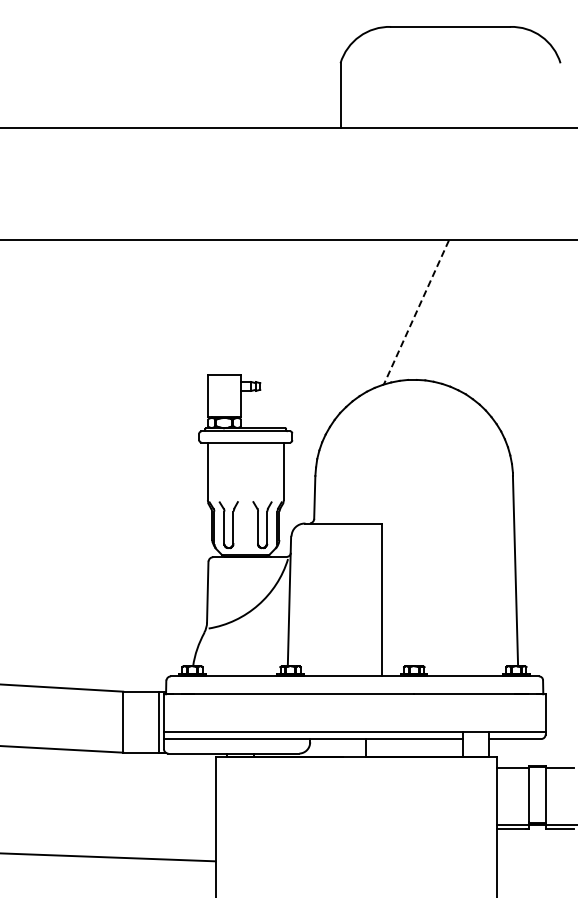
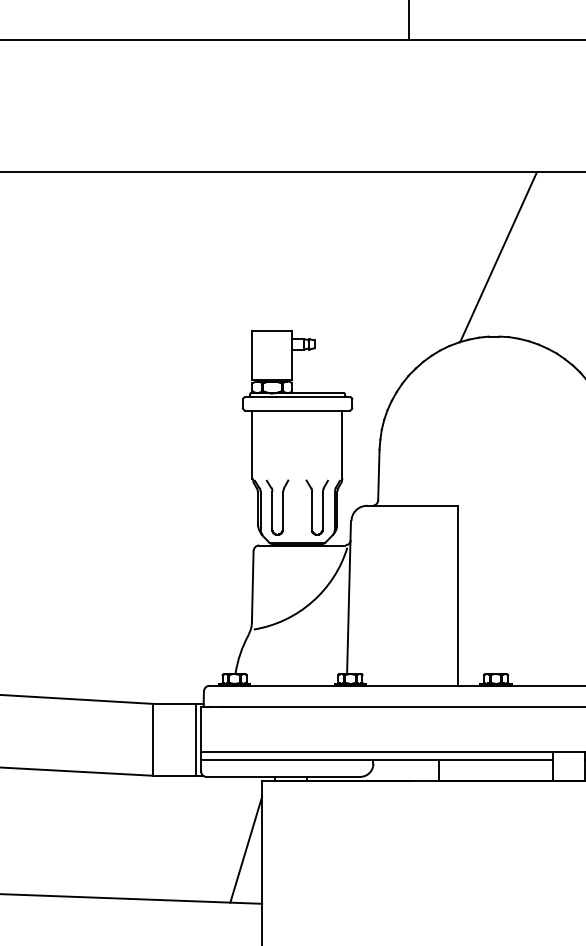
line: (416, 312) -> (498, 257), dashed -> solid
line: (201, 815) -> (245, 849), added

